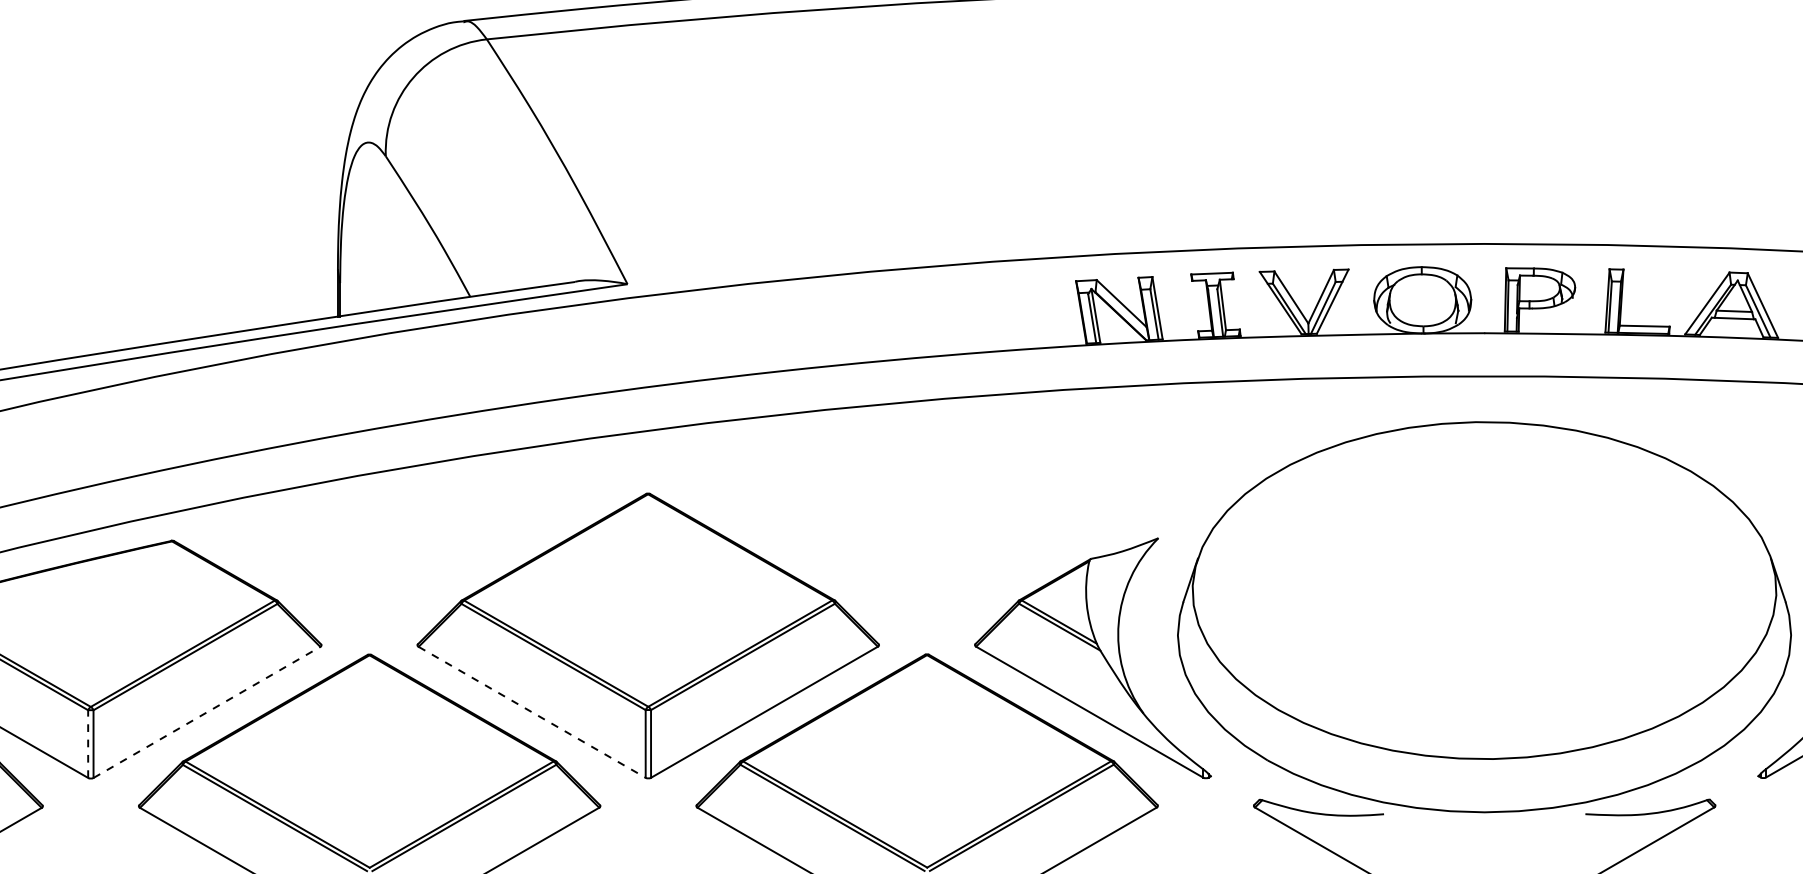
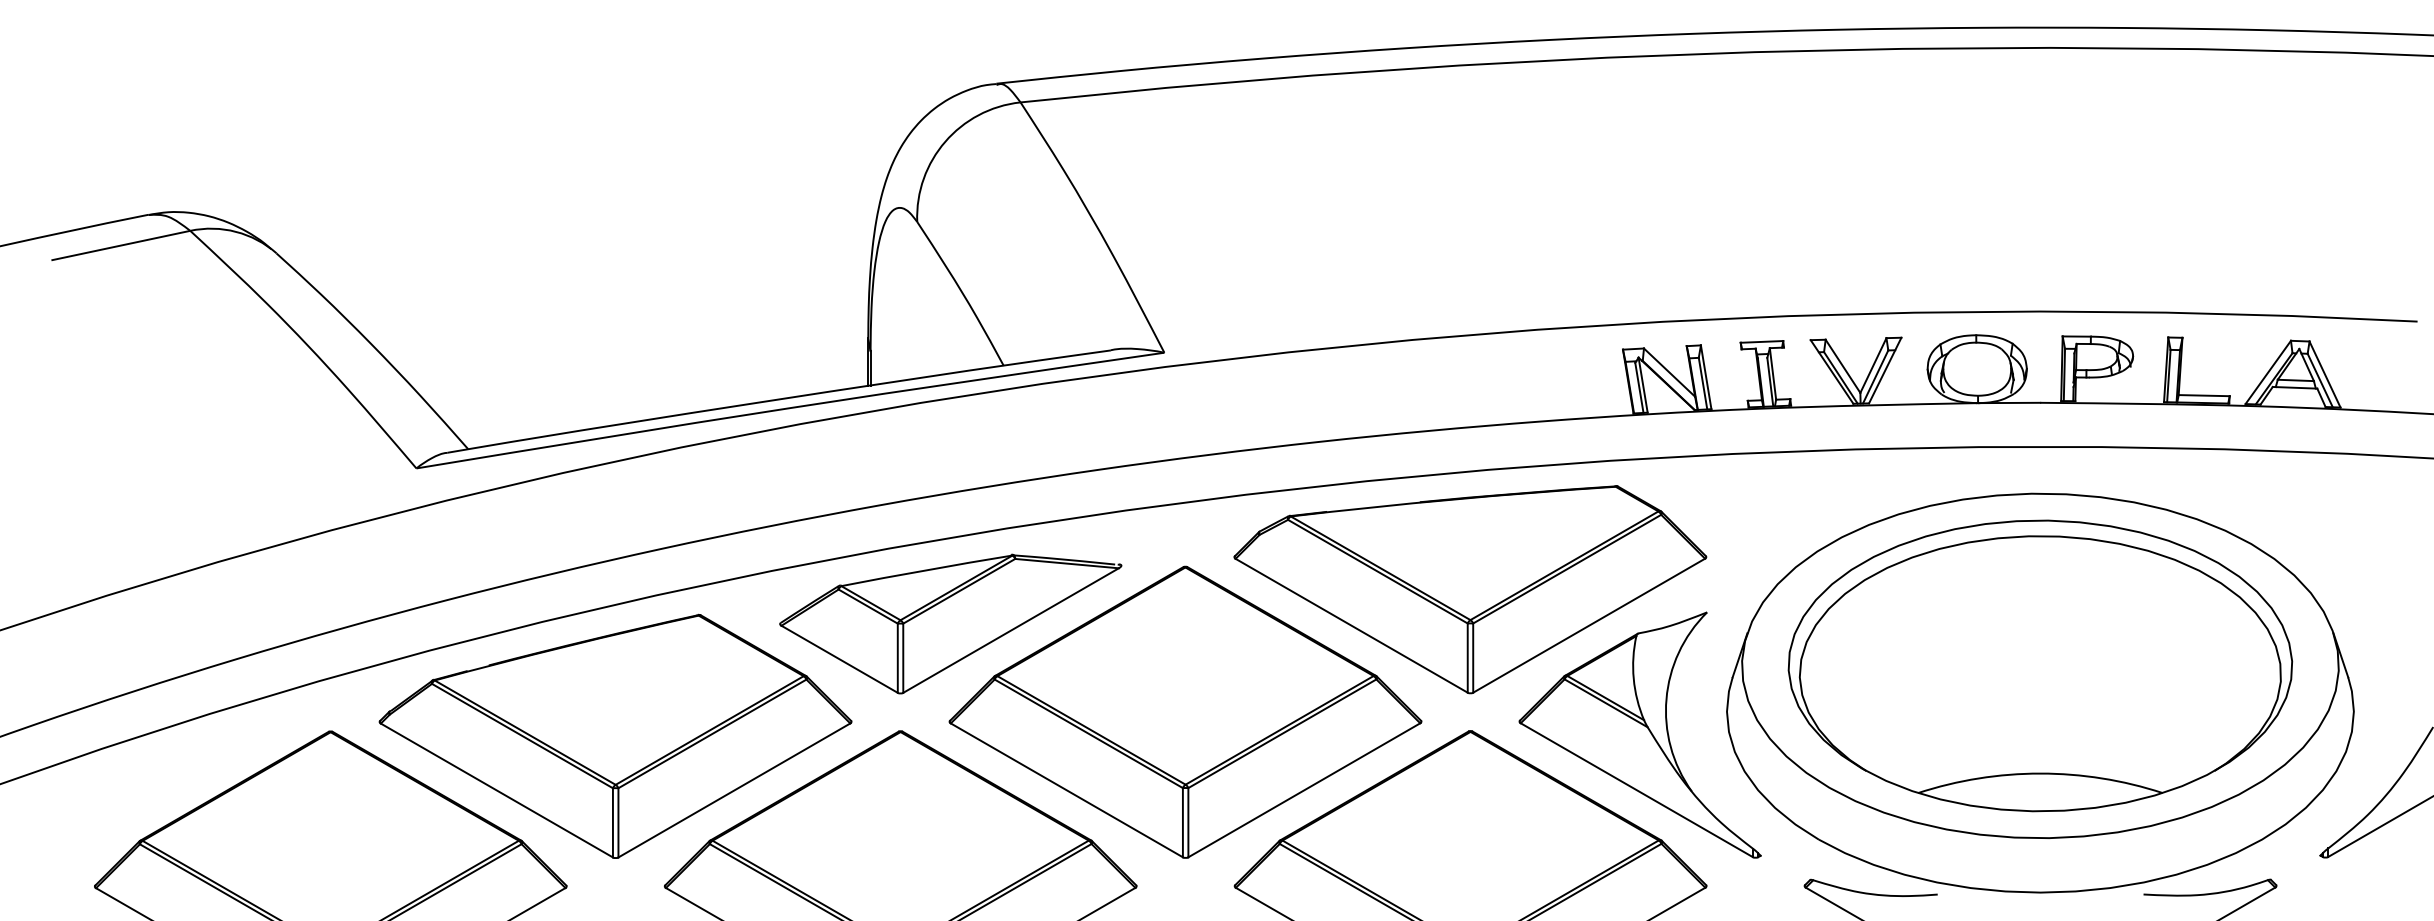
part: (927, 515) -> (1470, 589), added
part: (418, 549) -> (950, 623), added
part: (1484, 590) -> (2040, 665), added
line: (207, 712) -> (734, 790), dashed -> solid
line: (531, 712) -> (1066, 790), dashed -> solid
line: (87, 743) -> (612, 822), dashed -> solid

